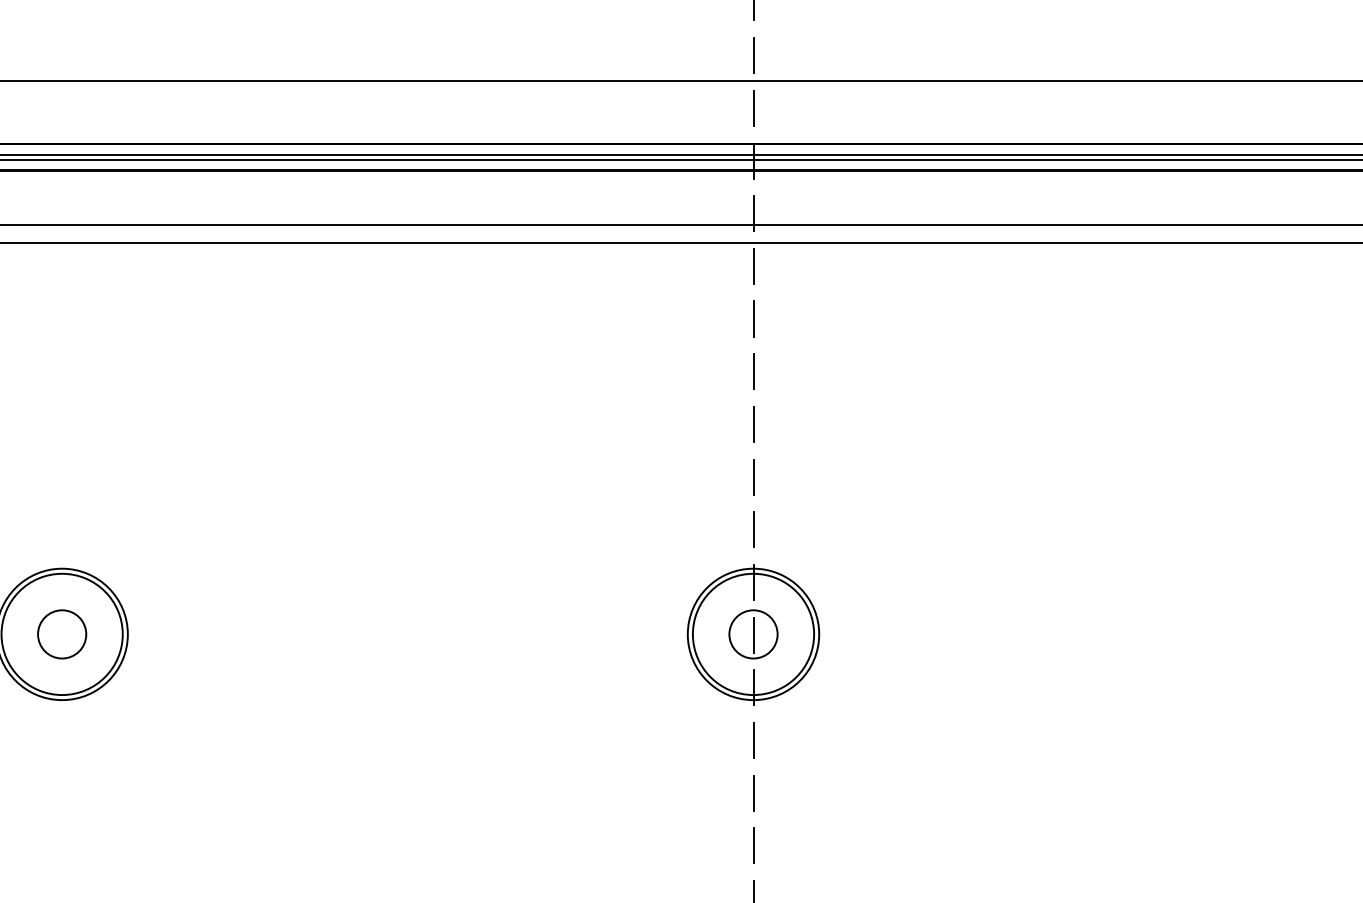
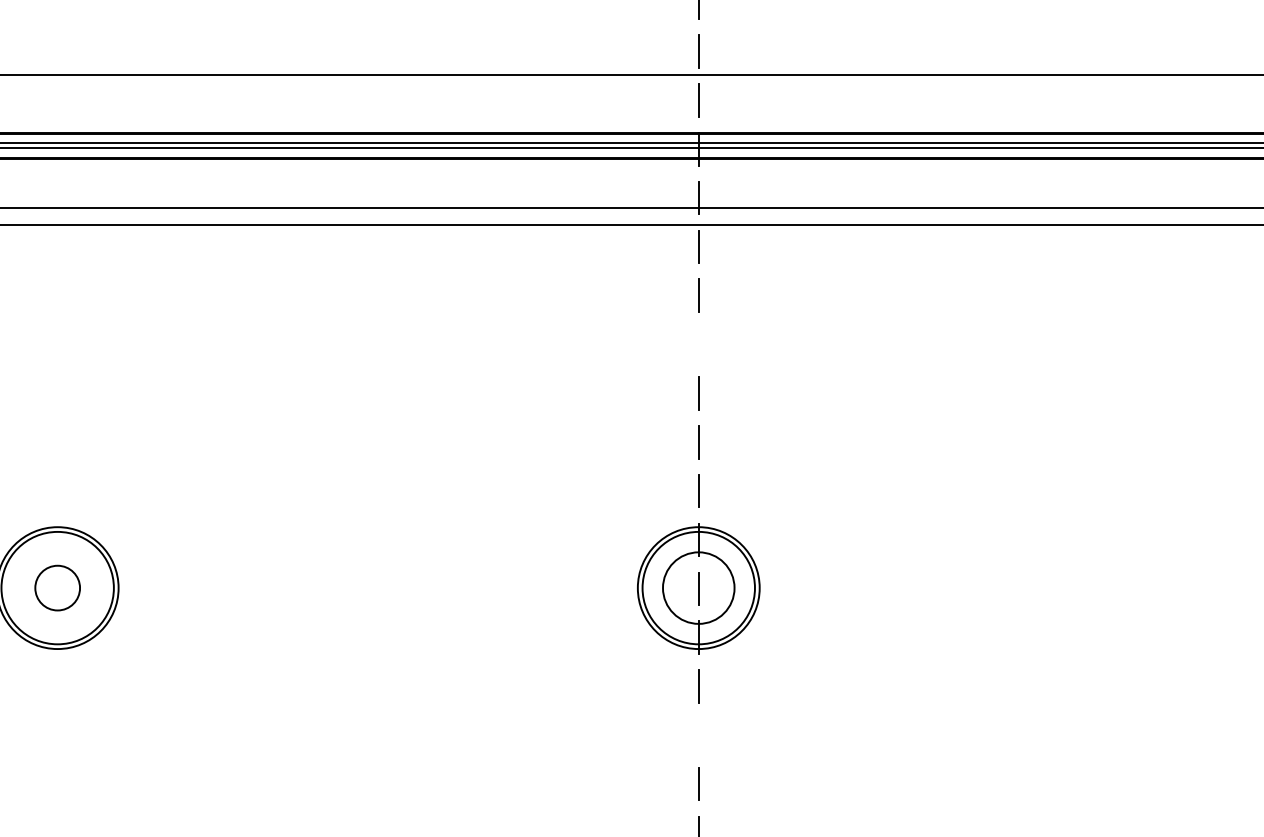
line: (753, 371) -> (698, 344), removed
circle: (753, 633) -> (698, 587), size x1.6
line: (753, 793) -> (698, 735), removed

